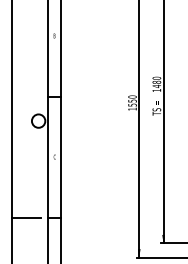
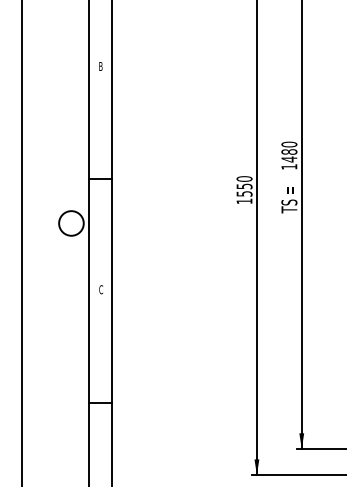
line: (26, 218) -> (49, 402), removed

